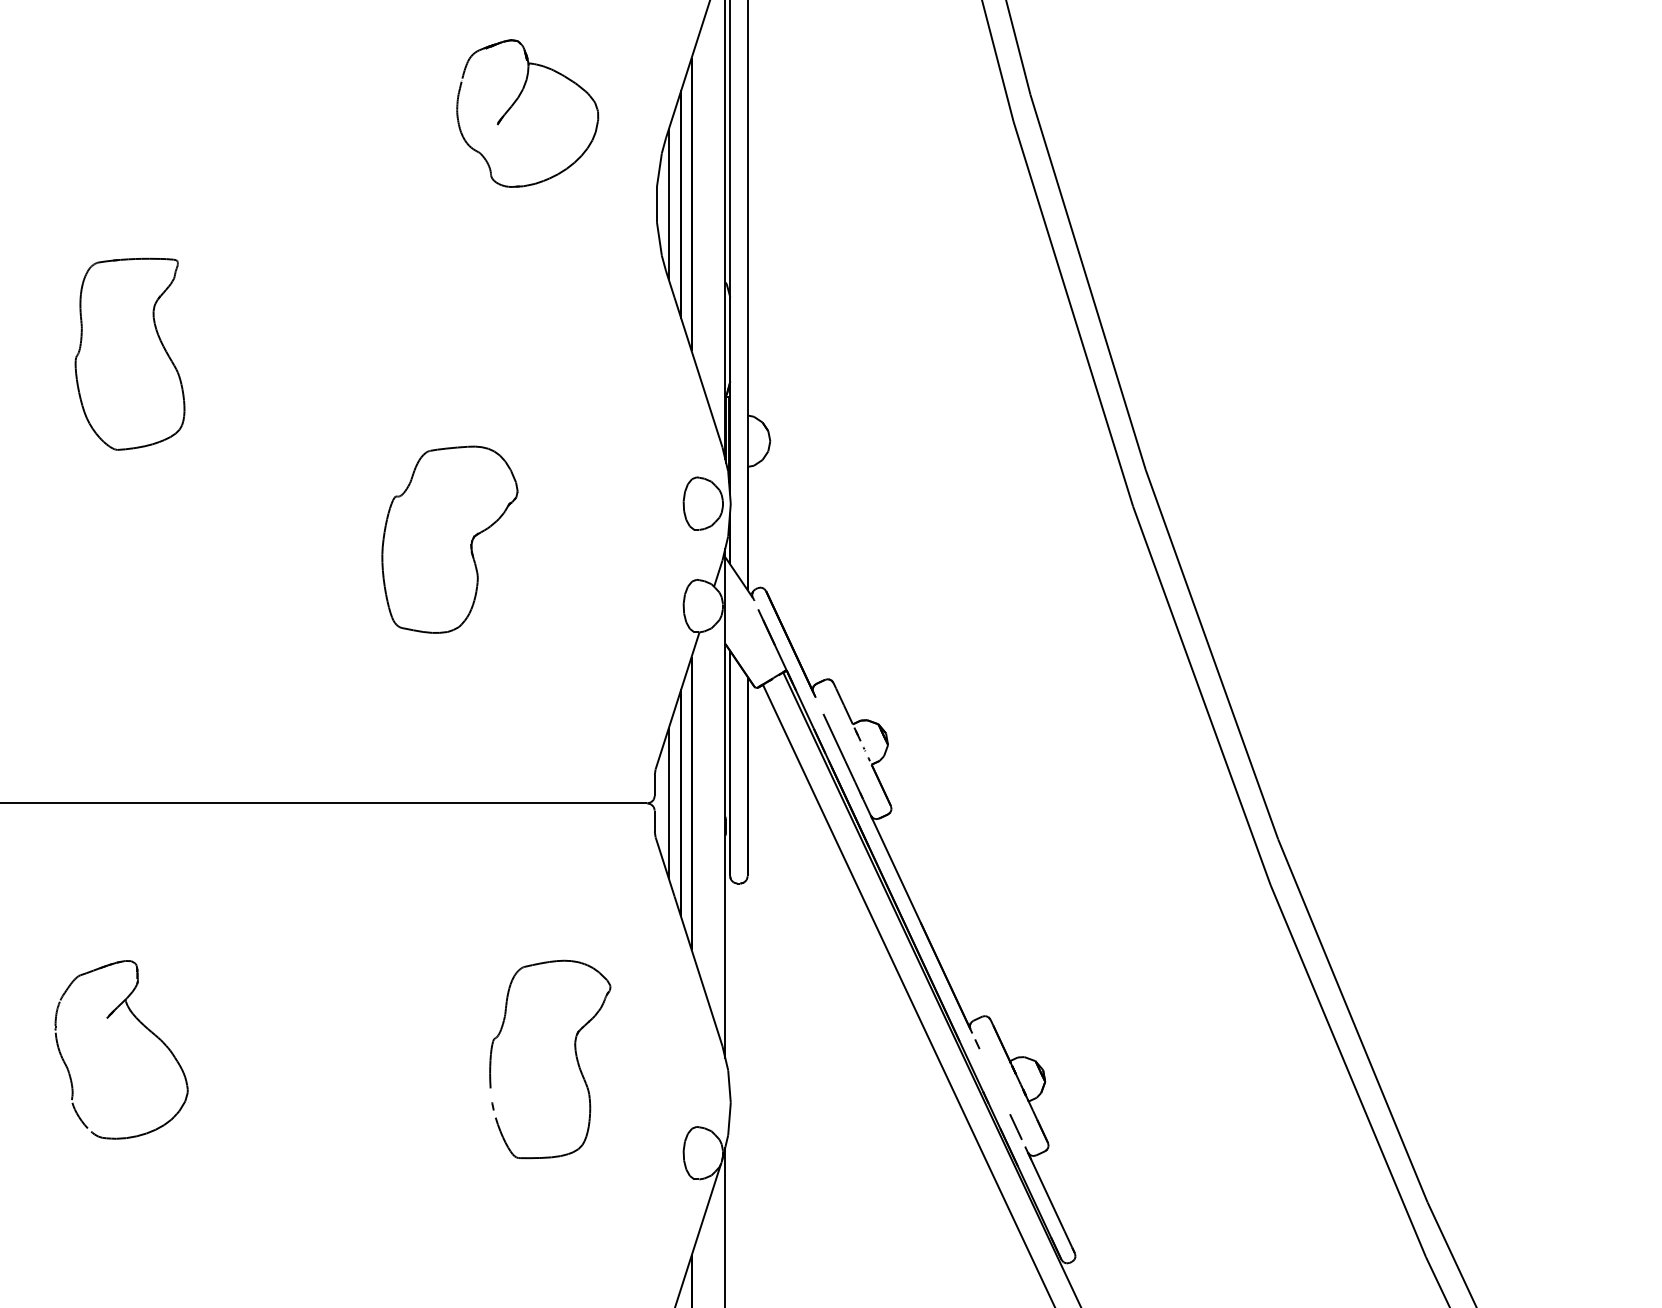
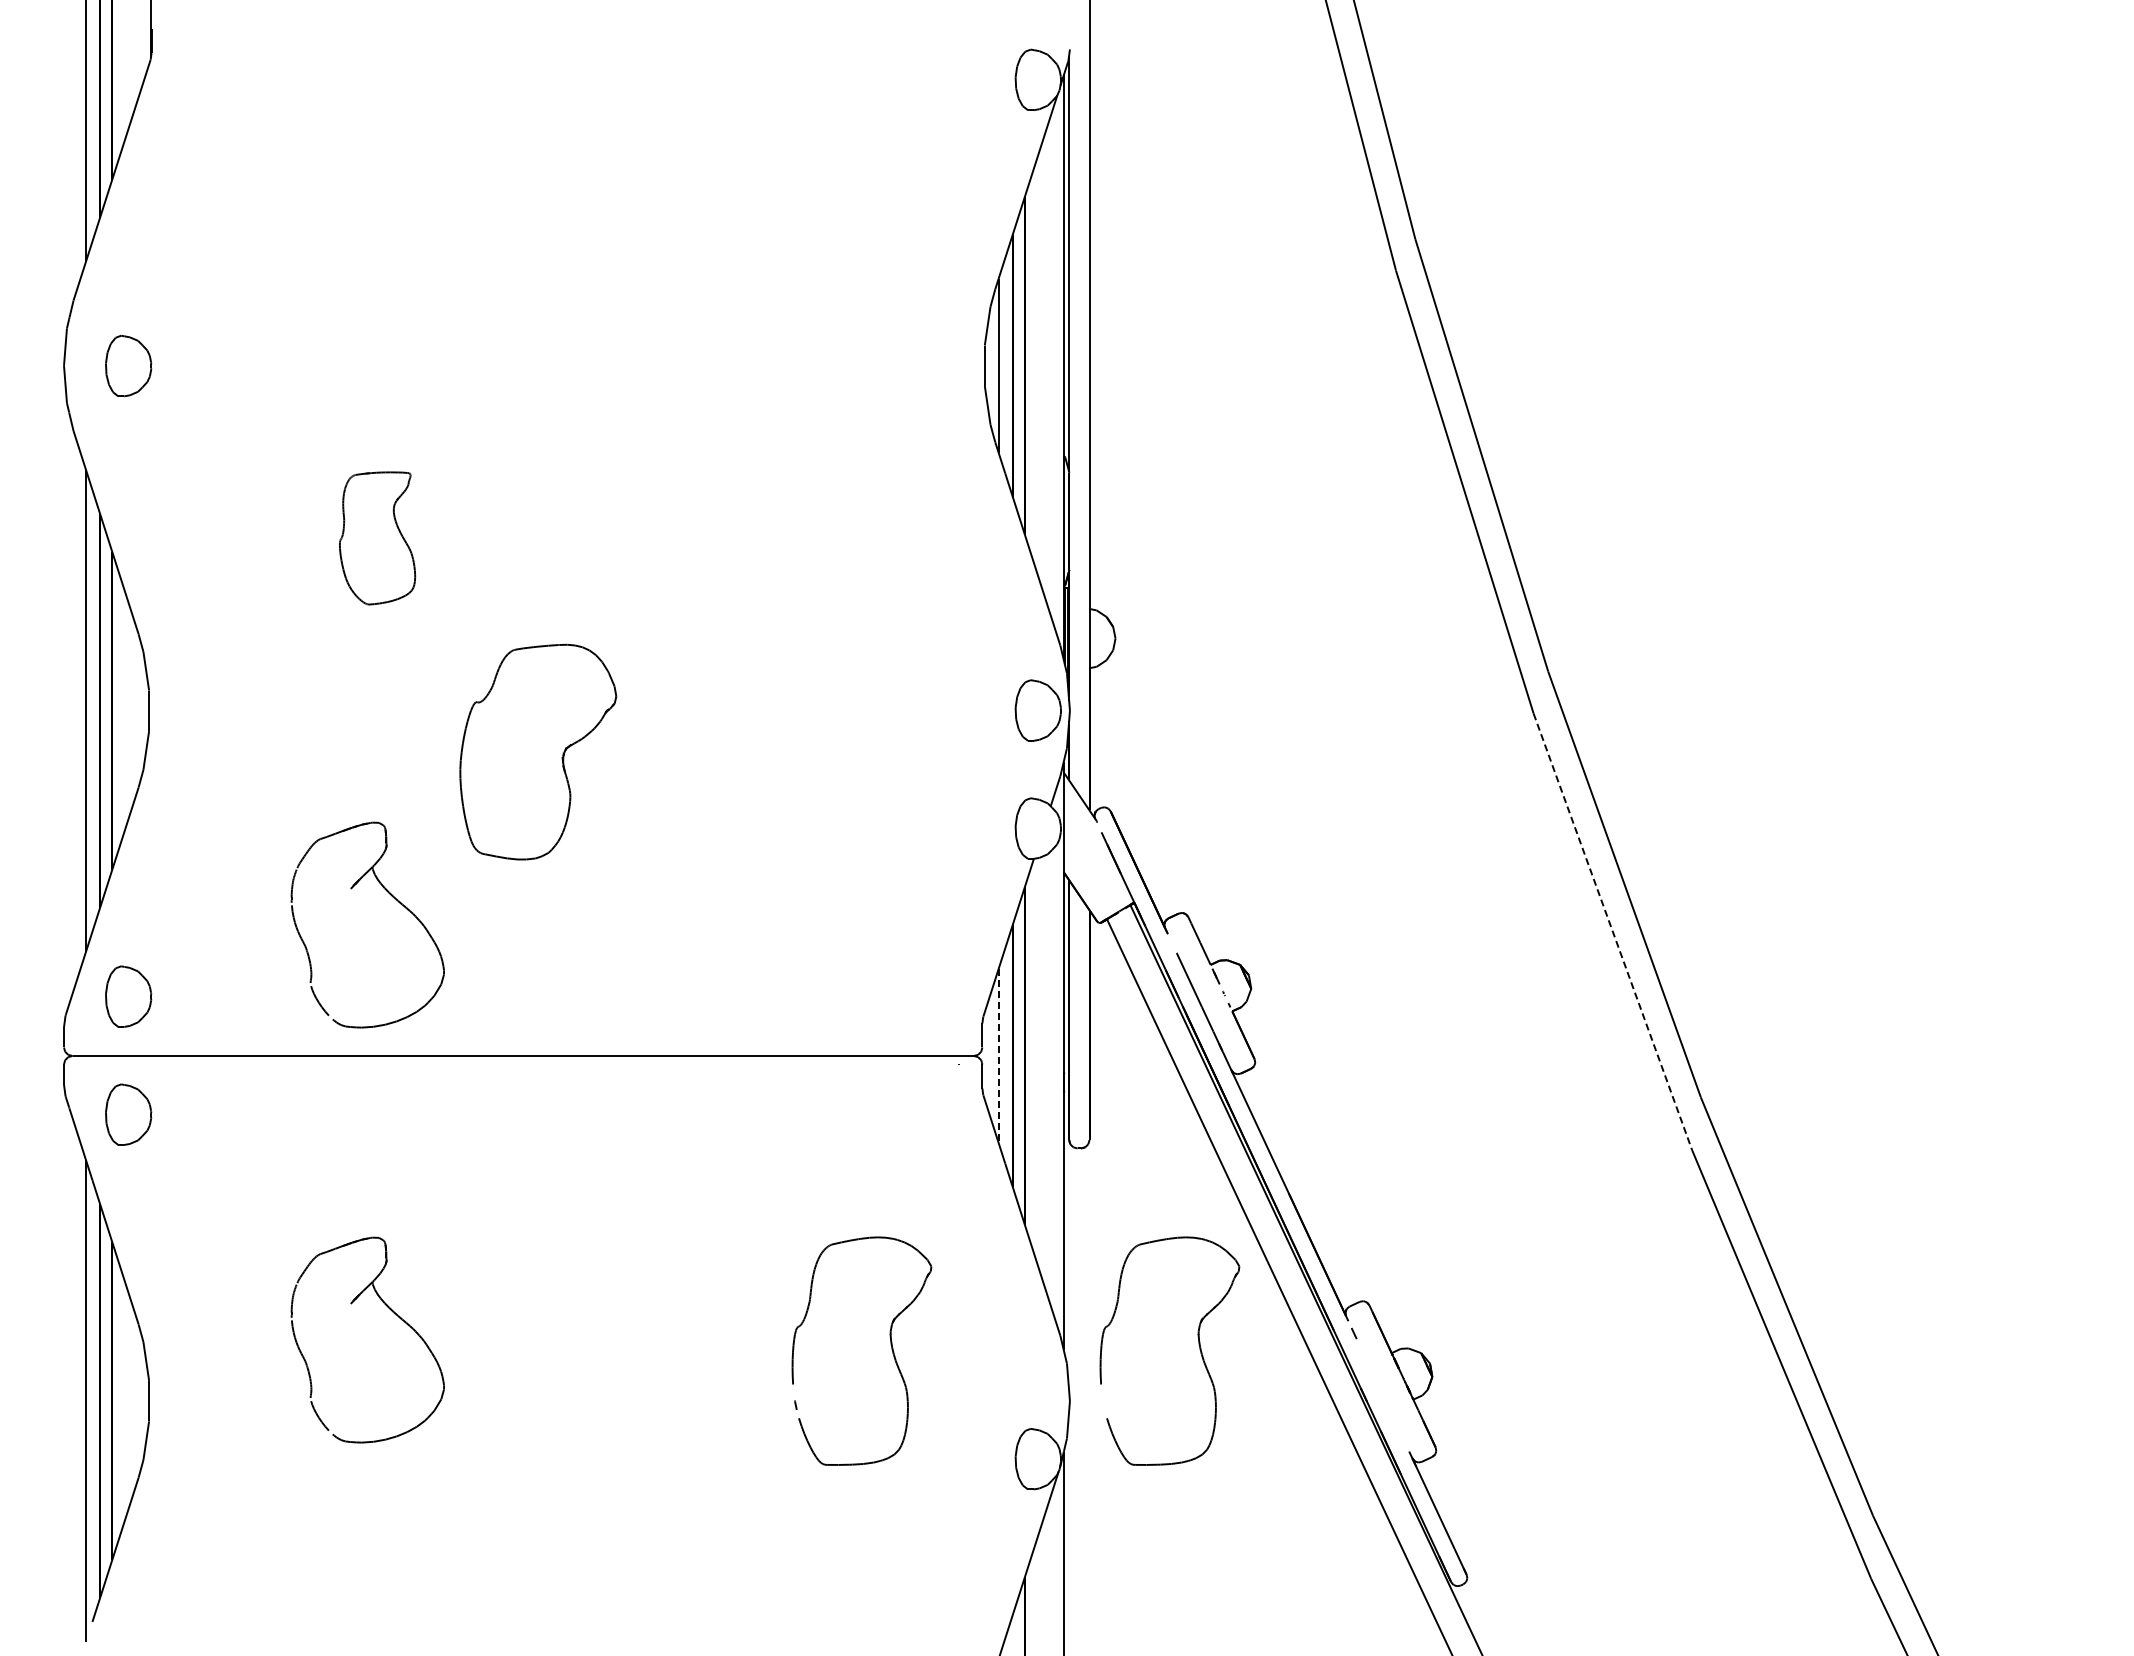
part: (514, 104) -> (820, 250), removed
part: (130, 354) -> (377, 538), size x0.6
part: (450, 539) -> (538, 751), moved
part: (143, 666) -> (393, 898), added
line: (1202, 696) -> (1613, 932), solid -> dashed
line: (668, 803) -> (998, 1056), solid -> dashed
part: (842, 1053) -> (1198, 1344), added
line: (1015, 1126) -> (1398, 1428), removed

